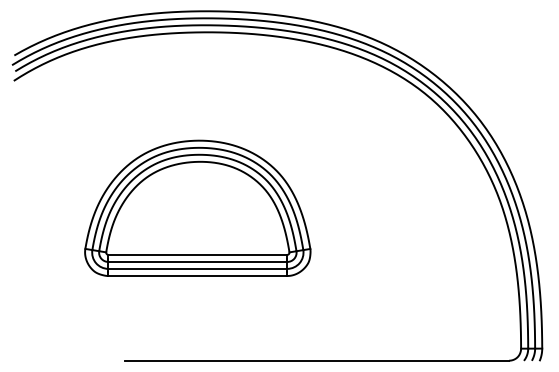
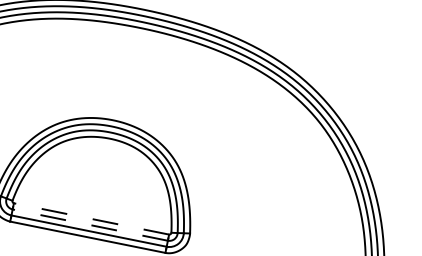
line: (197, 254) -> (91, 218), solid -> dashed
line: (197, 261) -> (90, 224), solid -> dashed

